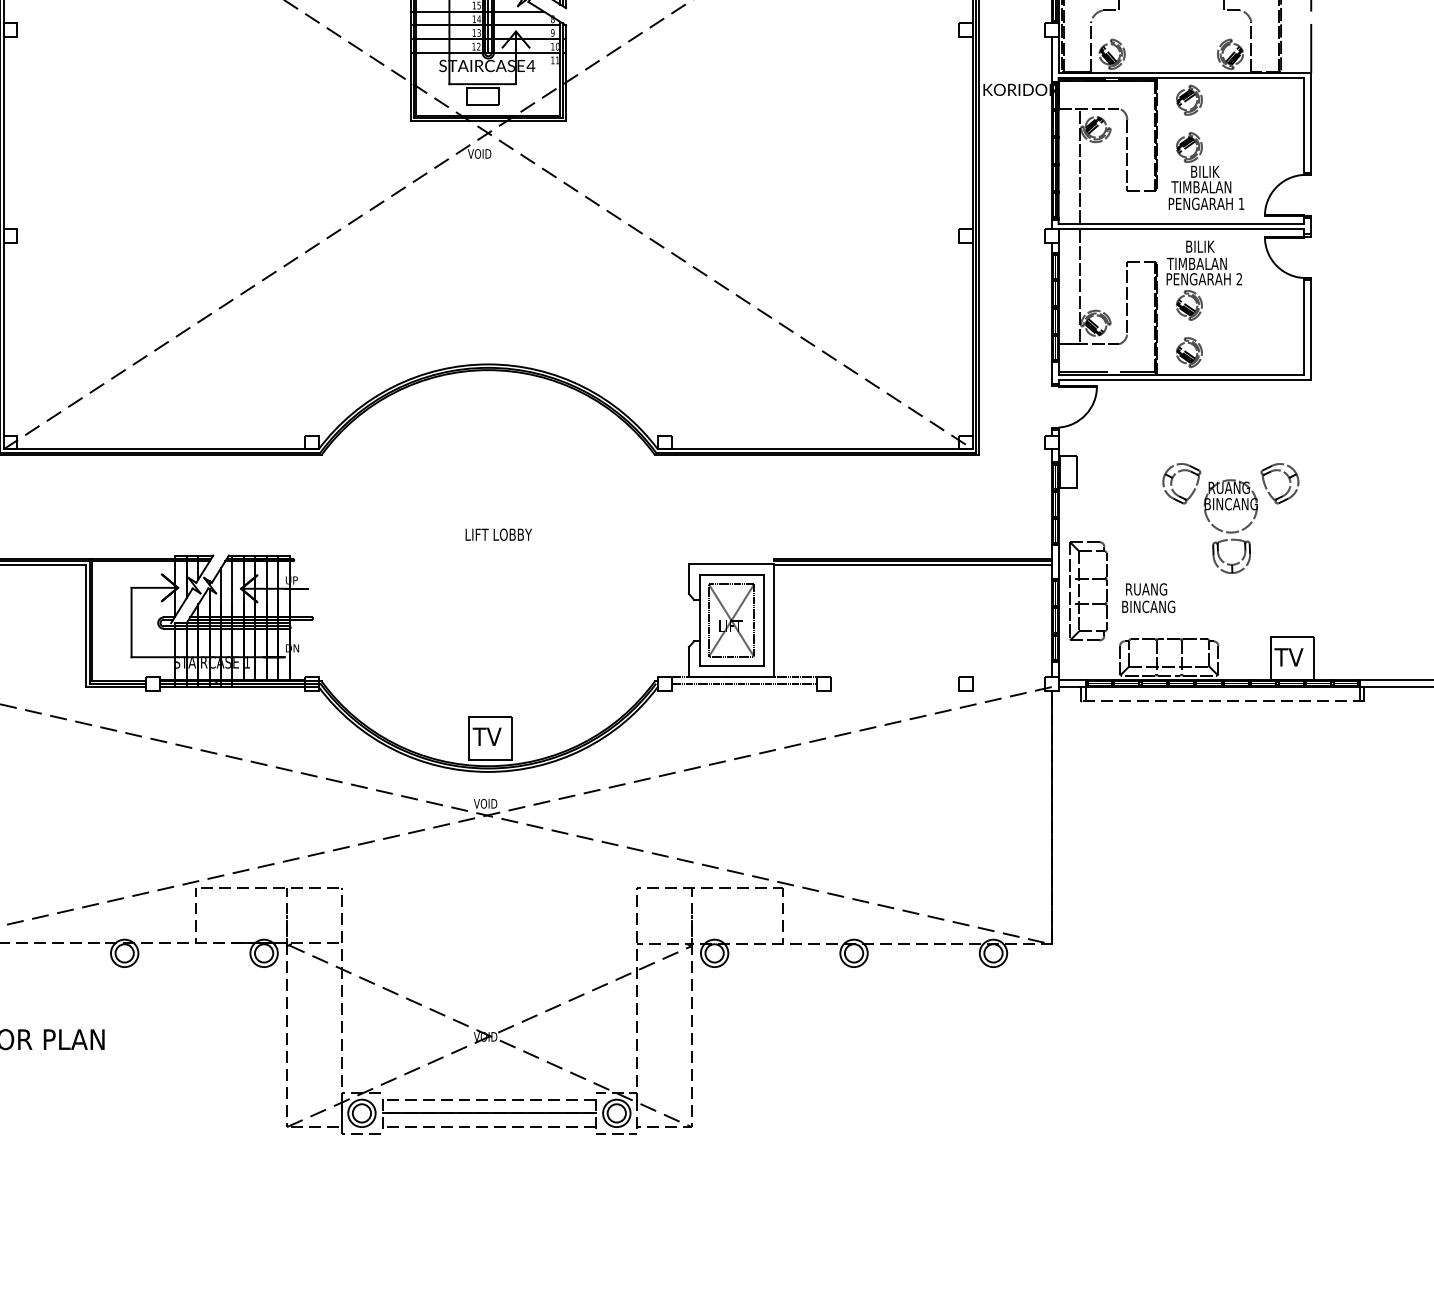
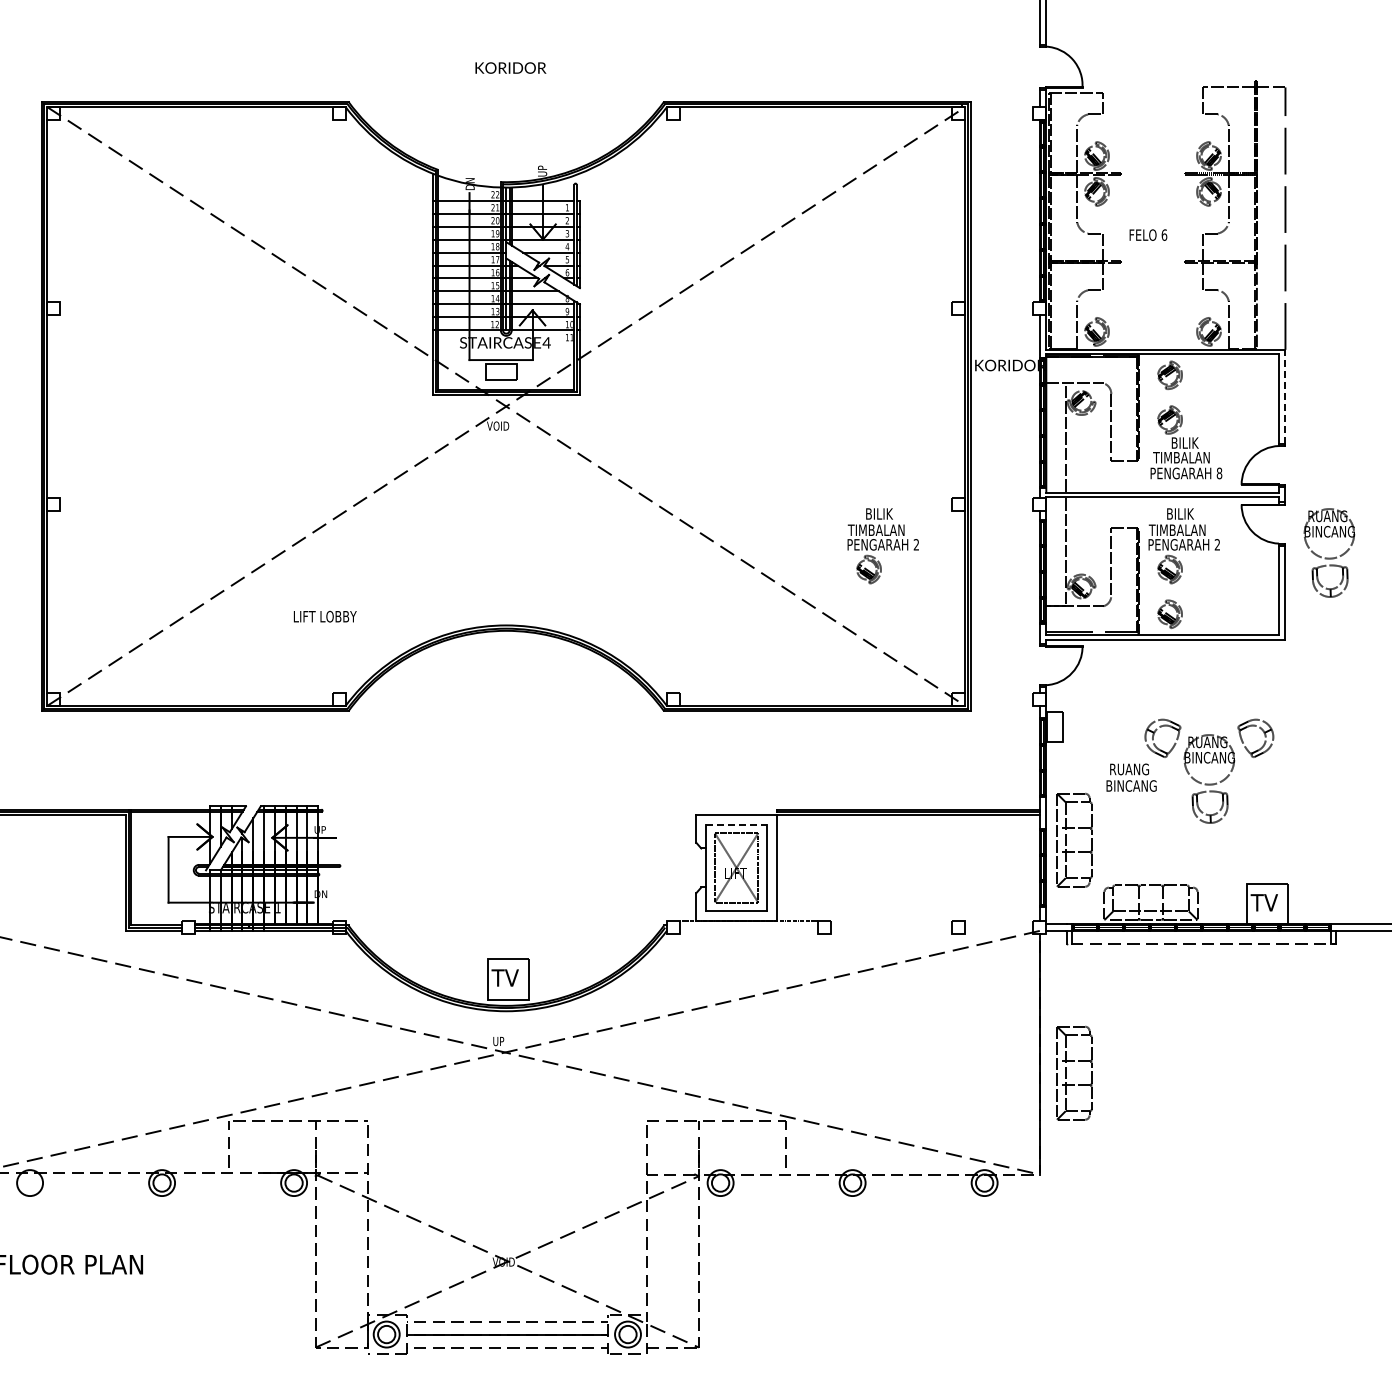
line: (1311, 122) -> (1285, 396), solid -> dashed
text: (1241, 203) -> (1219, 473), 1 -> 8
part: (885, 281) -> (882, 546), added
part: (1357, 287) -> (1329, 552), added
text: (497, 534) -> (324, 616), moved
line: (732, 574) -> (737, 824), solid -> dashed
text: (1148, 597) -> (1131, 777), moved
line: (744, 683) -> (748, 927), removed
text: (485, 803) -> (503, 1041), VOID -> UP
part: (1079, 836) -> (1066, 1072), added

